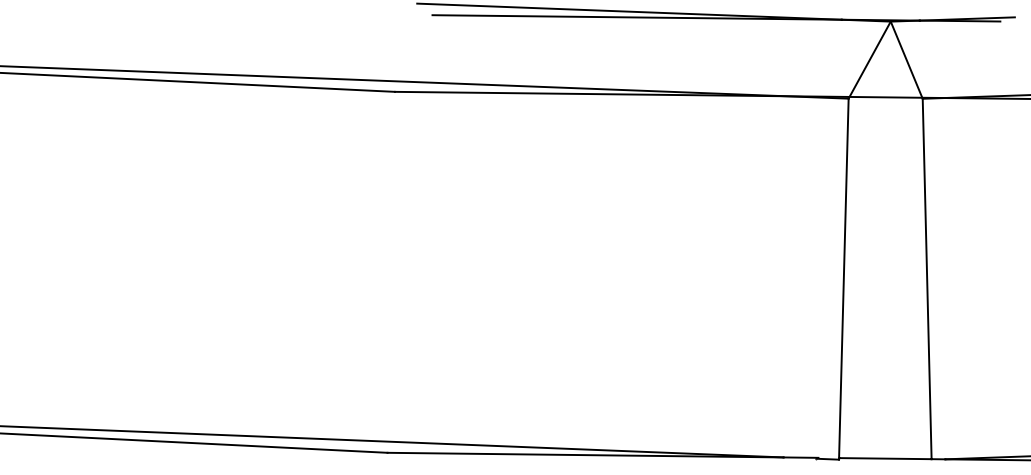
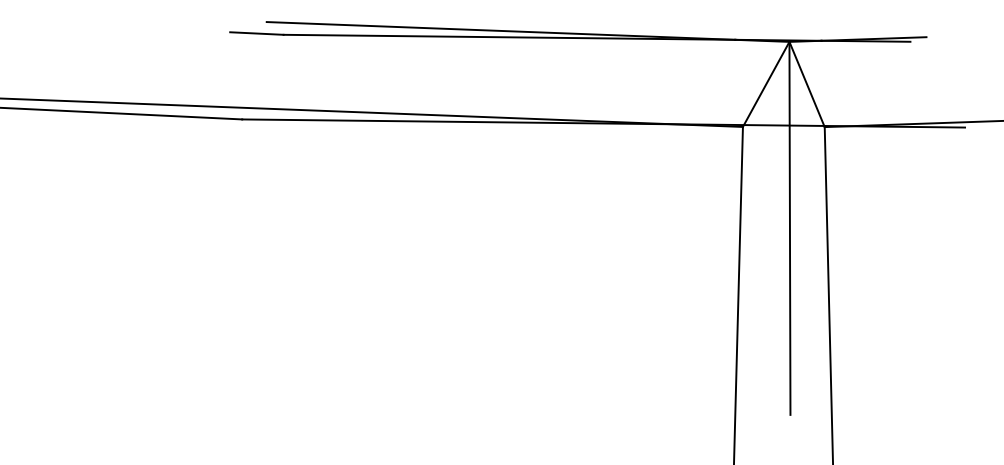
line: (408, 13) -> (257, 32), added
line: (890, 190) -> (789, 228), added

